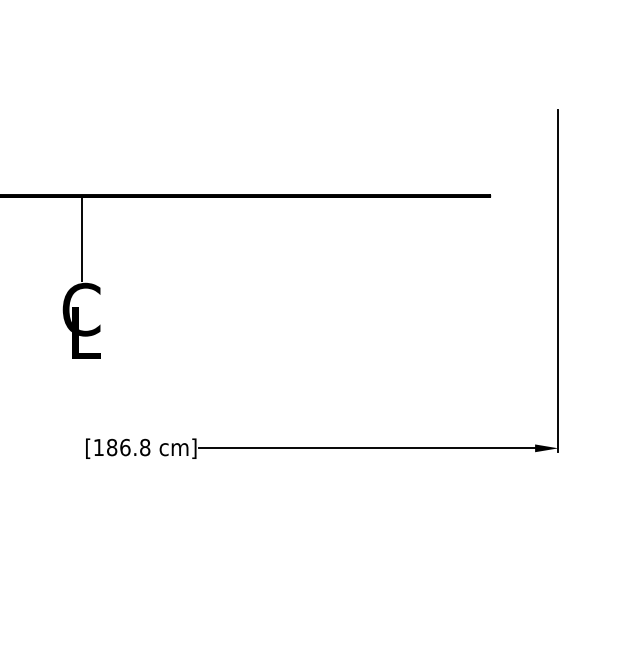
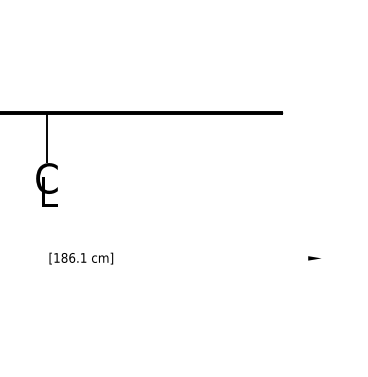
line: (558, 280) -> (321, 161), removed
text: (145, 446) -> (83, 257), [186.8 -> [186.1
line: (367, 448) -> (211, 258), removed

